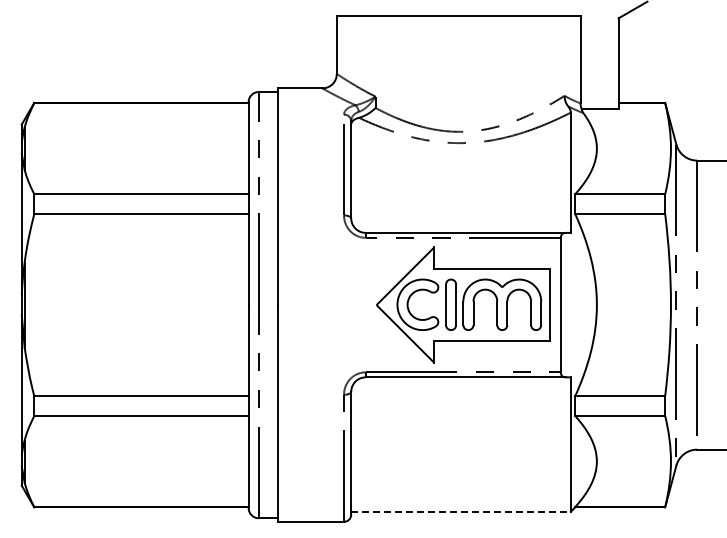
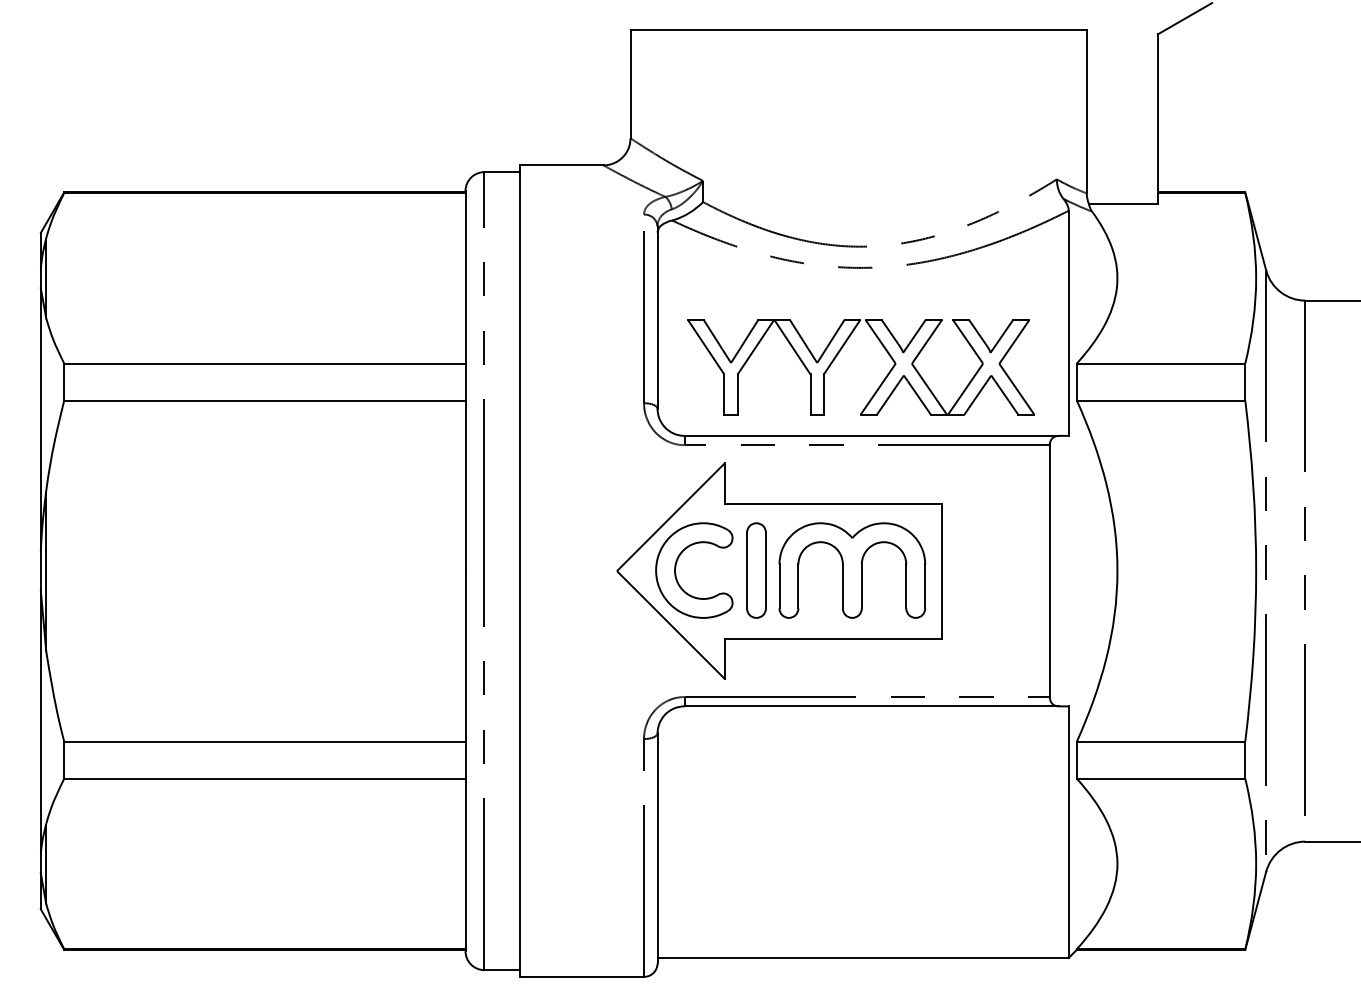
part: (448, 189) -> (839, 354), added
part: (463, 304) -> (779, 569), moved
line: (461, 511) -> (863, 957), dashed -> solid

